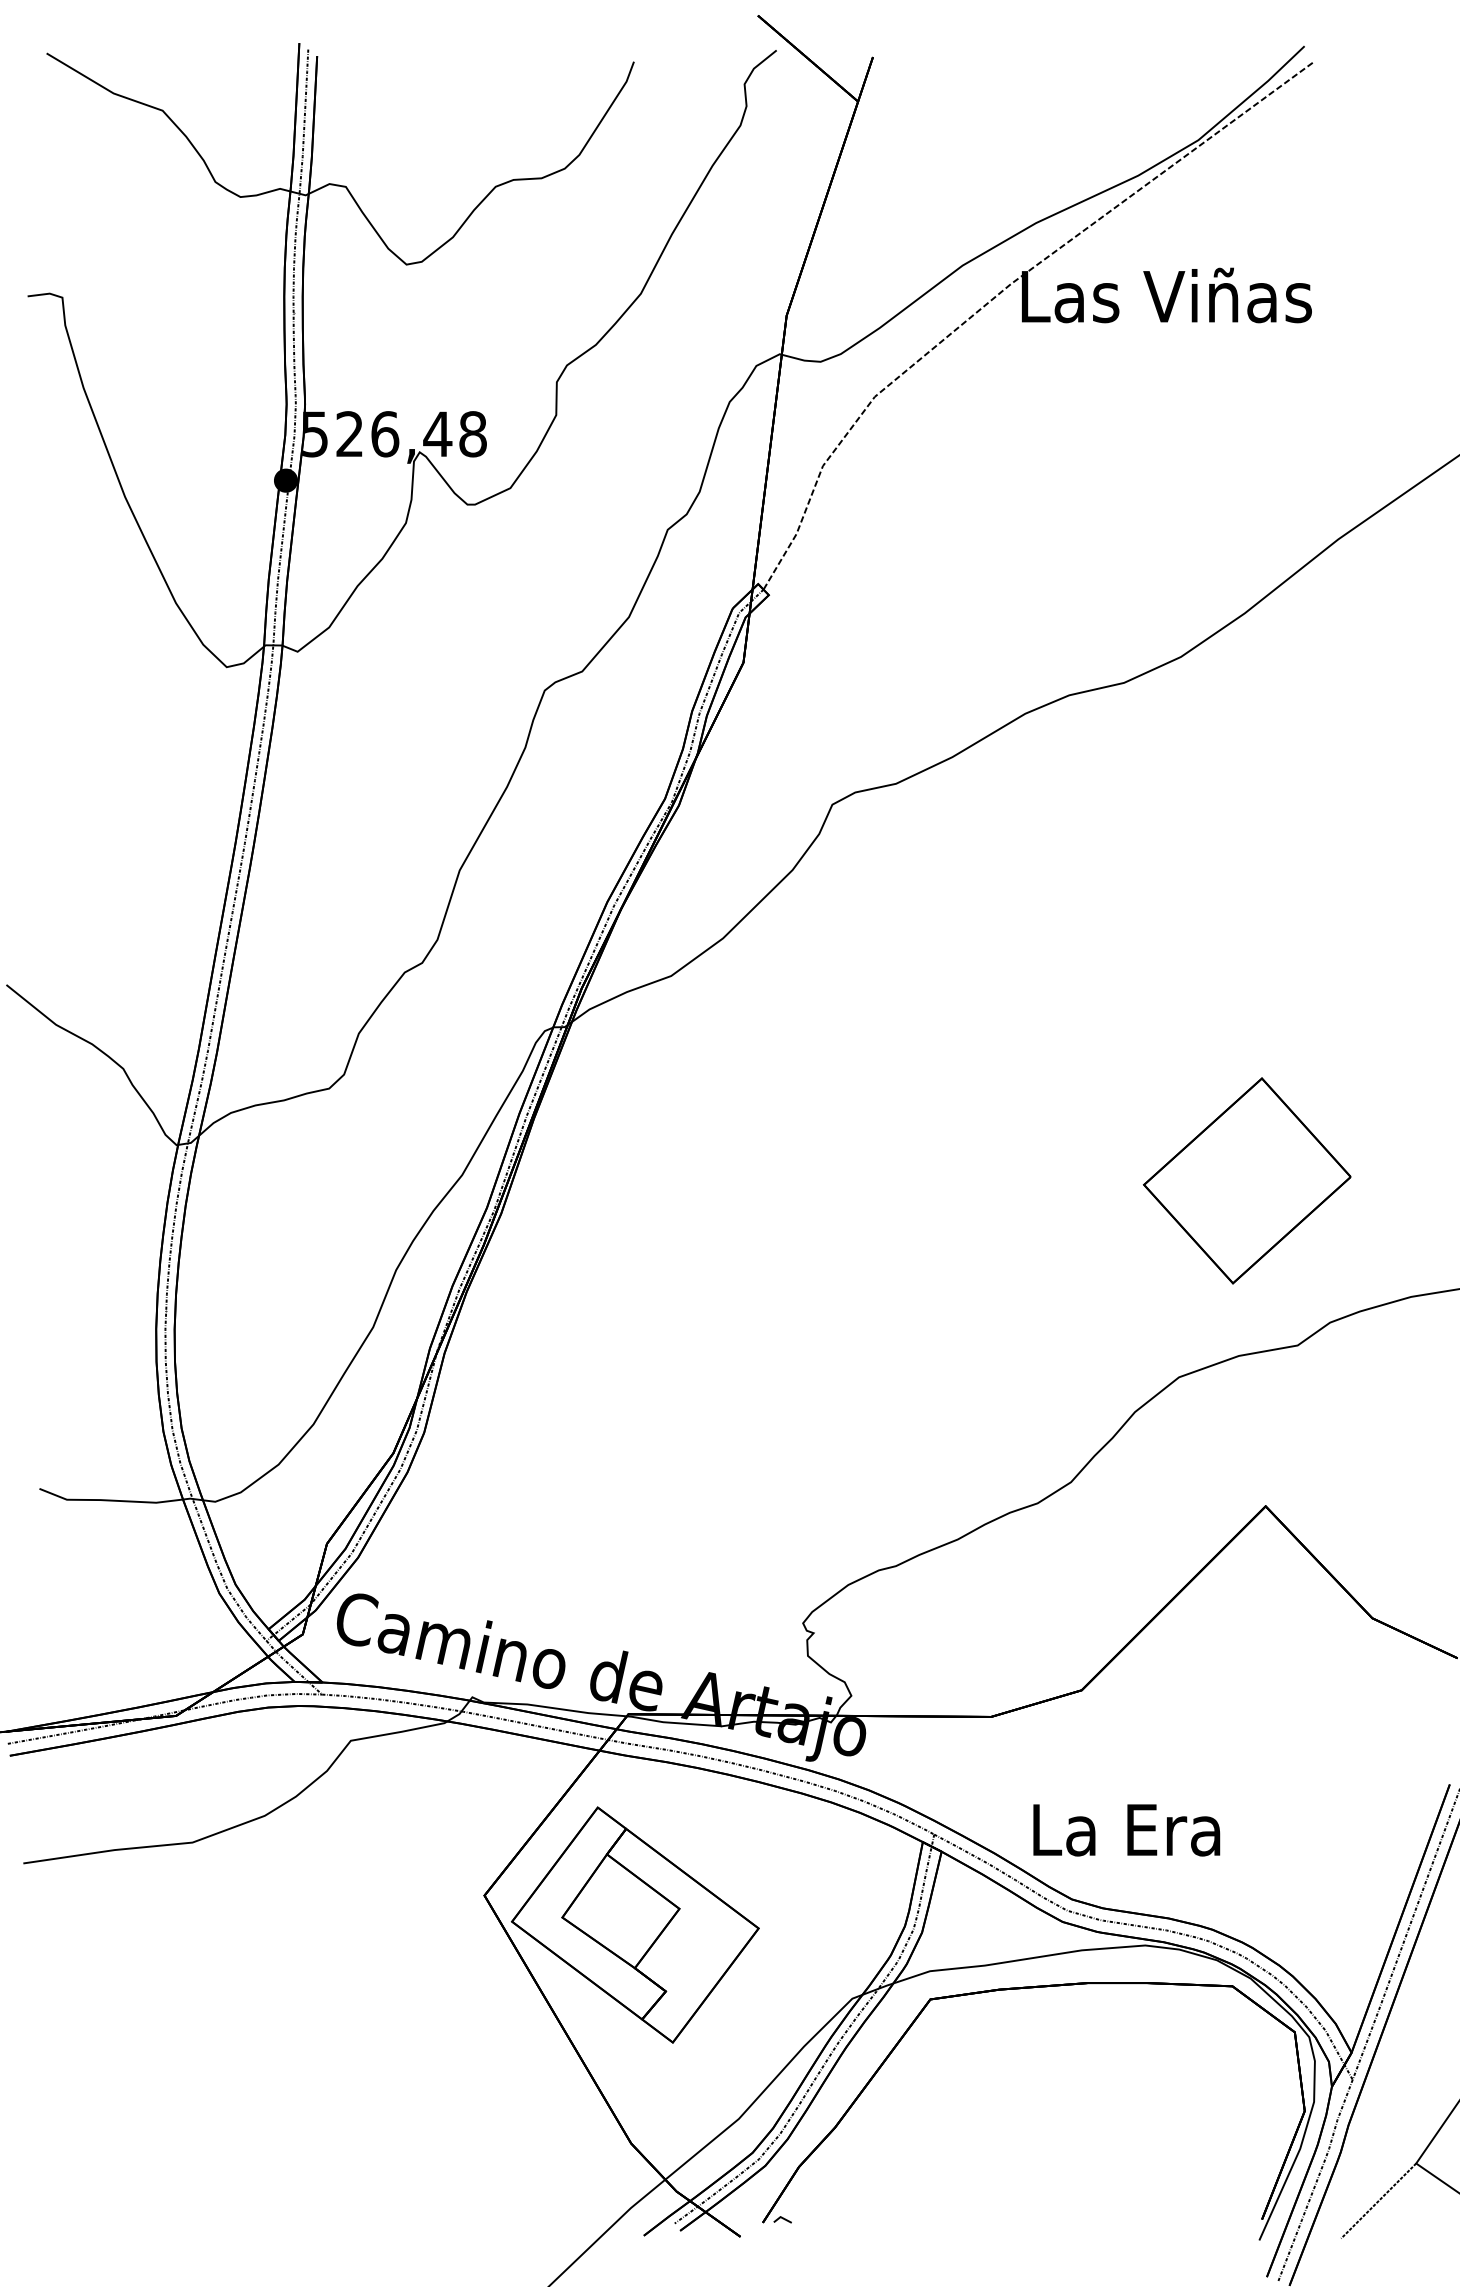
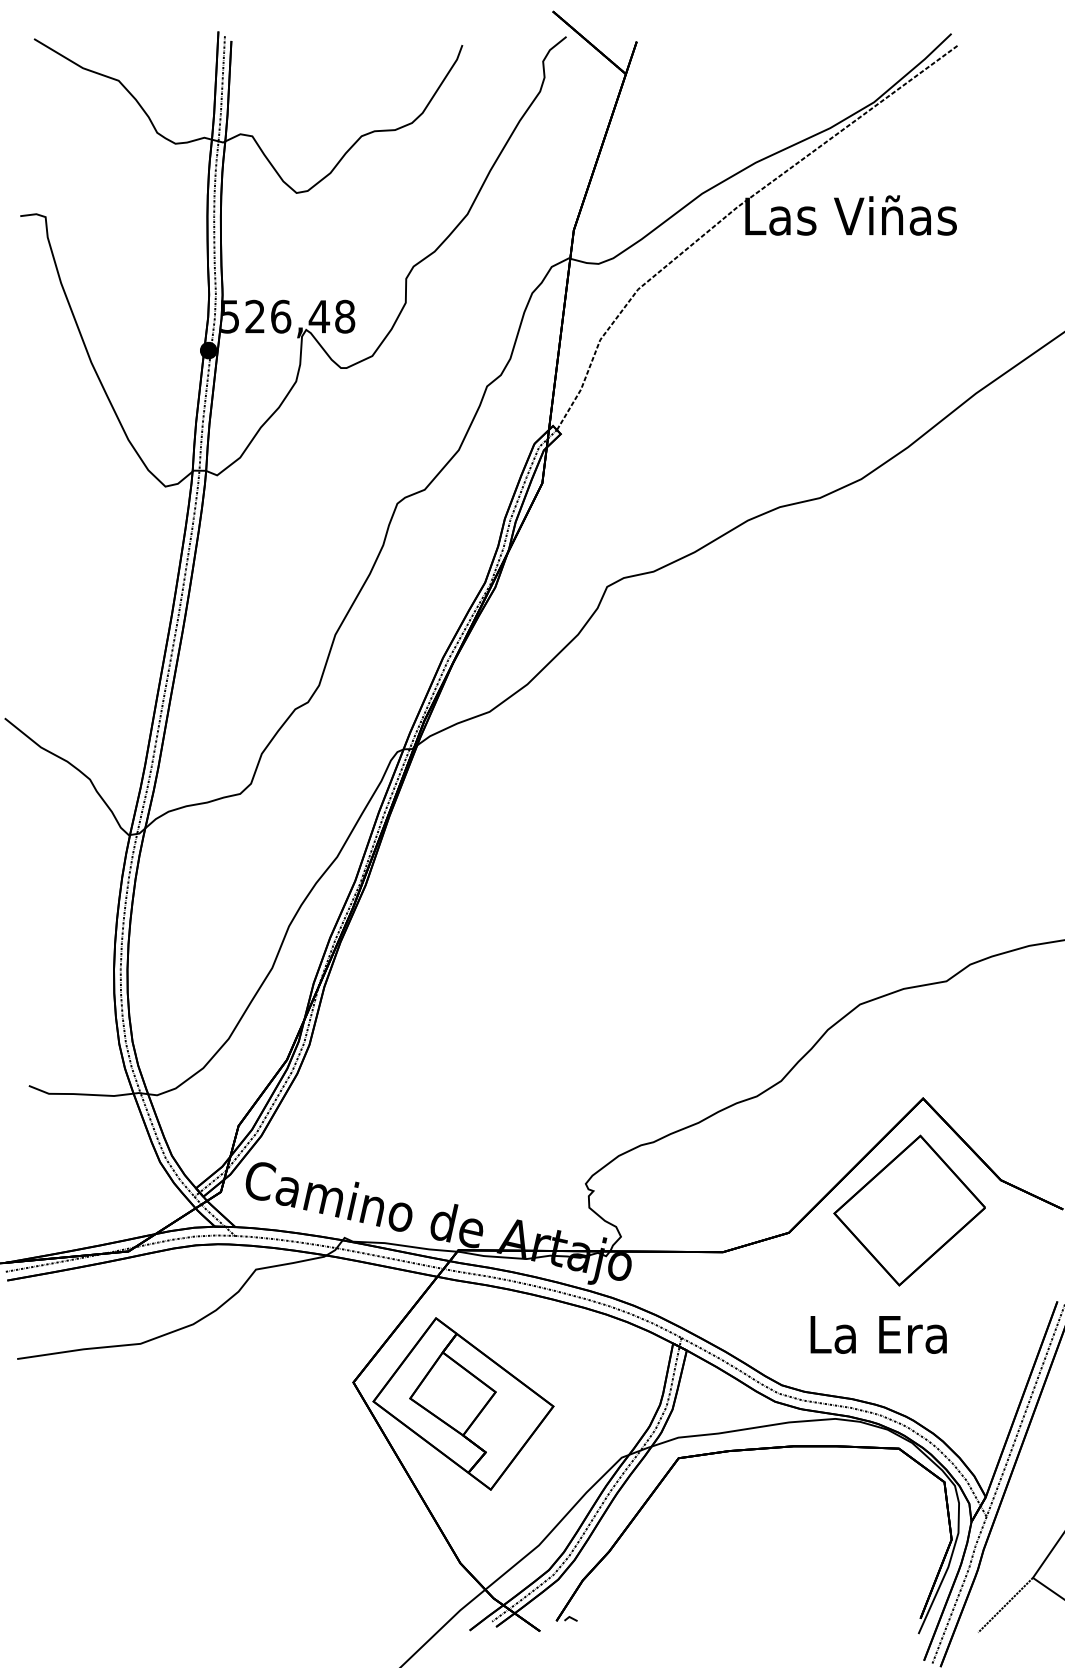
part: (1247, 1180) -> (909, 1210), moved
text: (1126, 1830) -> (878, 1335), moved

